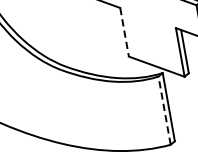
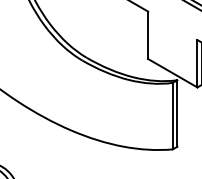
line: (124, 32) -> (148, 35), dashed -> solid
line: (164, 110) -> (172, 115), dashed -> solid

